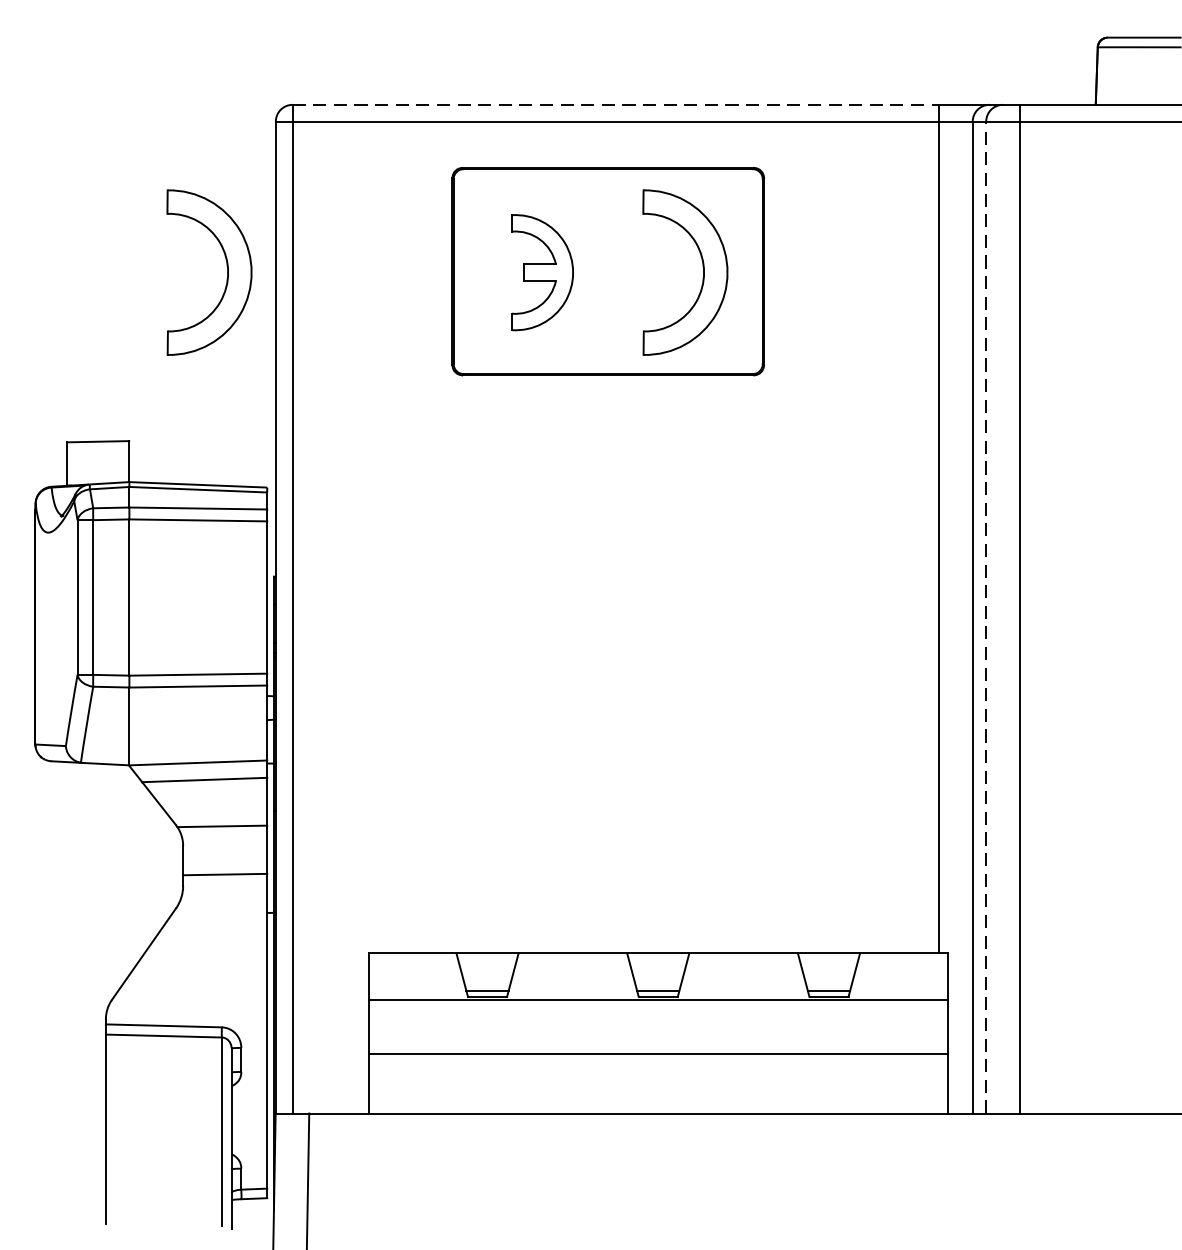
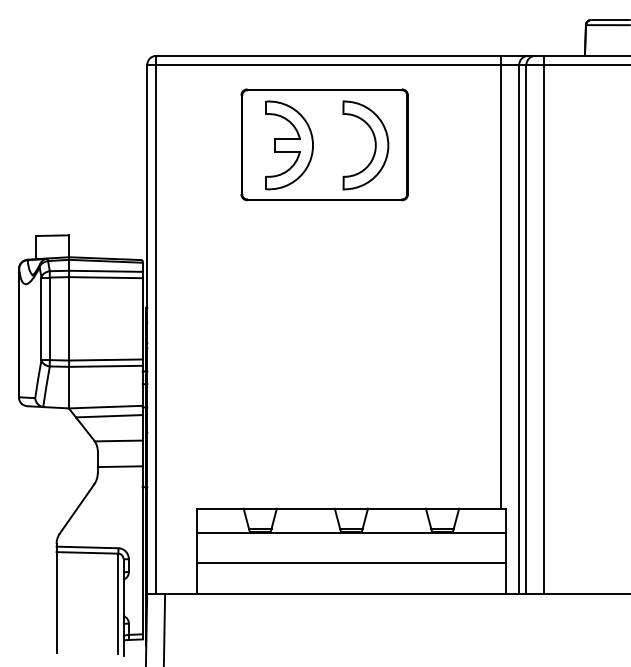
line: (615, 104) -> (328, 55), dashed -> solid
part: (225, 272) -> (120, 145), removed
part: (542, 272) -> (289, 145), size x1.43
line: (986, 617) -> (526, 329), dashed -> solid

